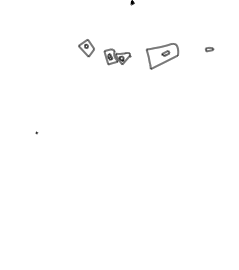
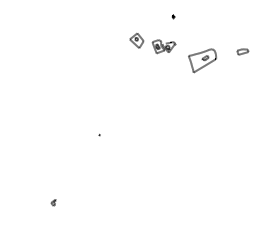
part: (209, 49) -> (242, 51), size x1.67
part: (104, 52) -> (152, 43), moved

